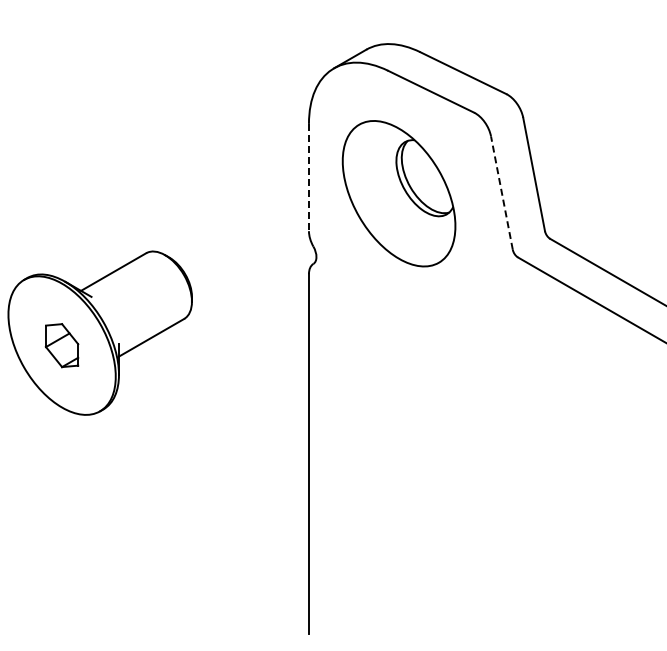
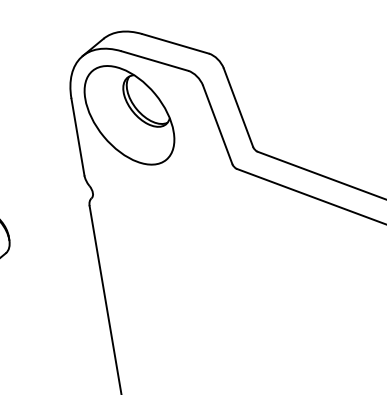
line: (308, 177) -> (77, 137), dashed -> solid
part: (398, 193) -> (129, 115), moved
line: (501, 193) -> (217, 125), dashed -> solid

